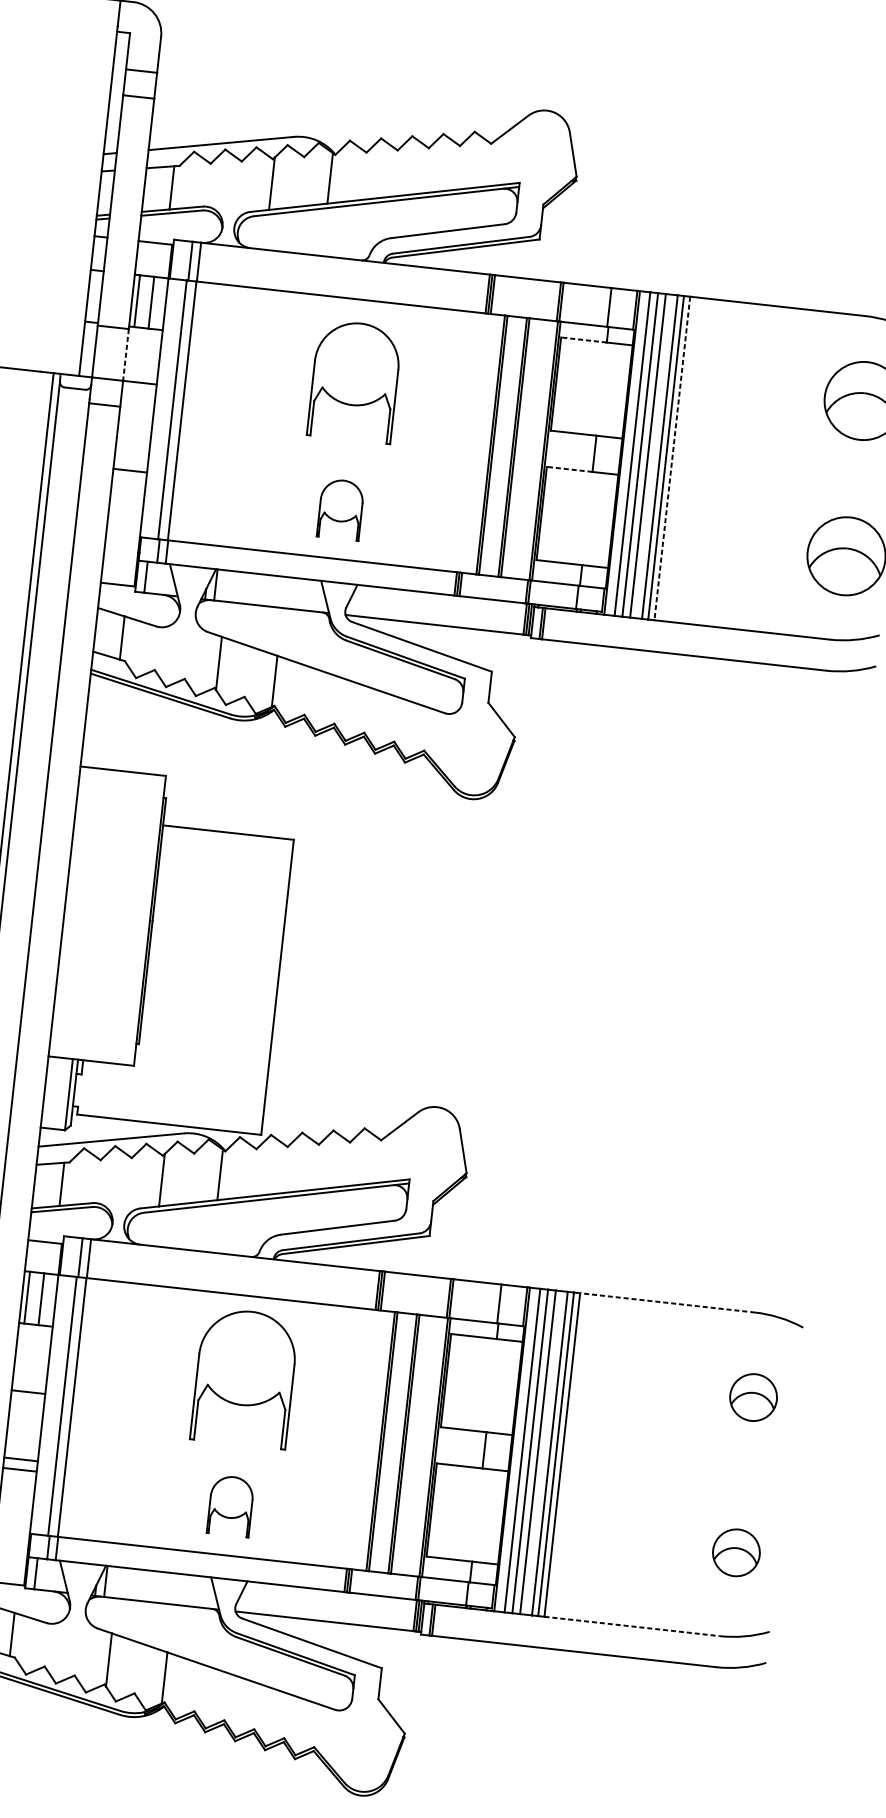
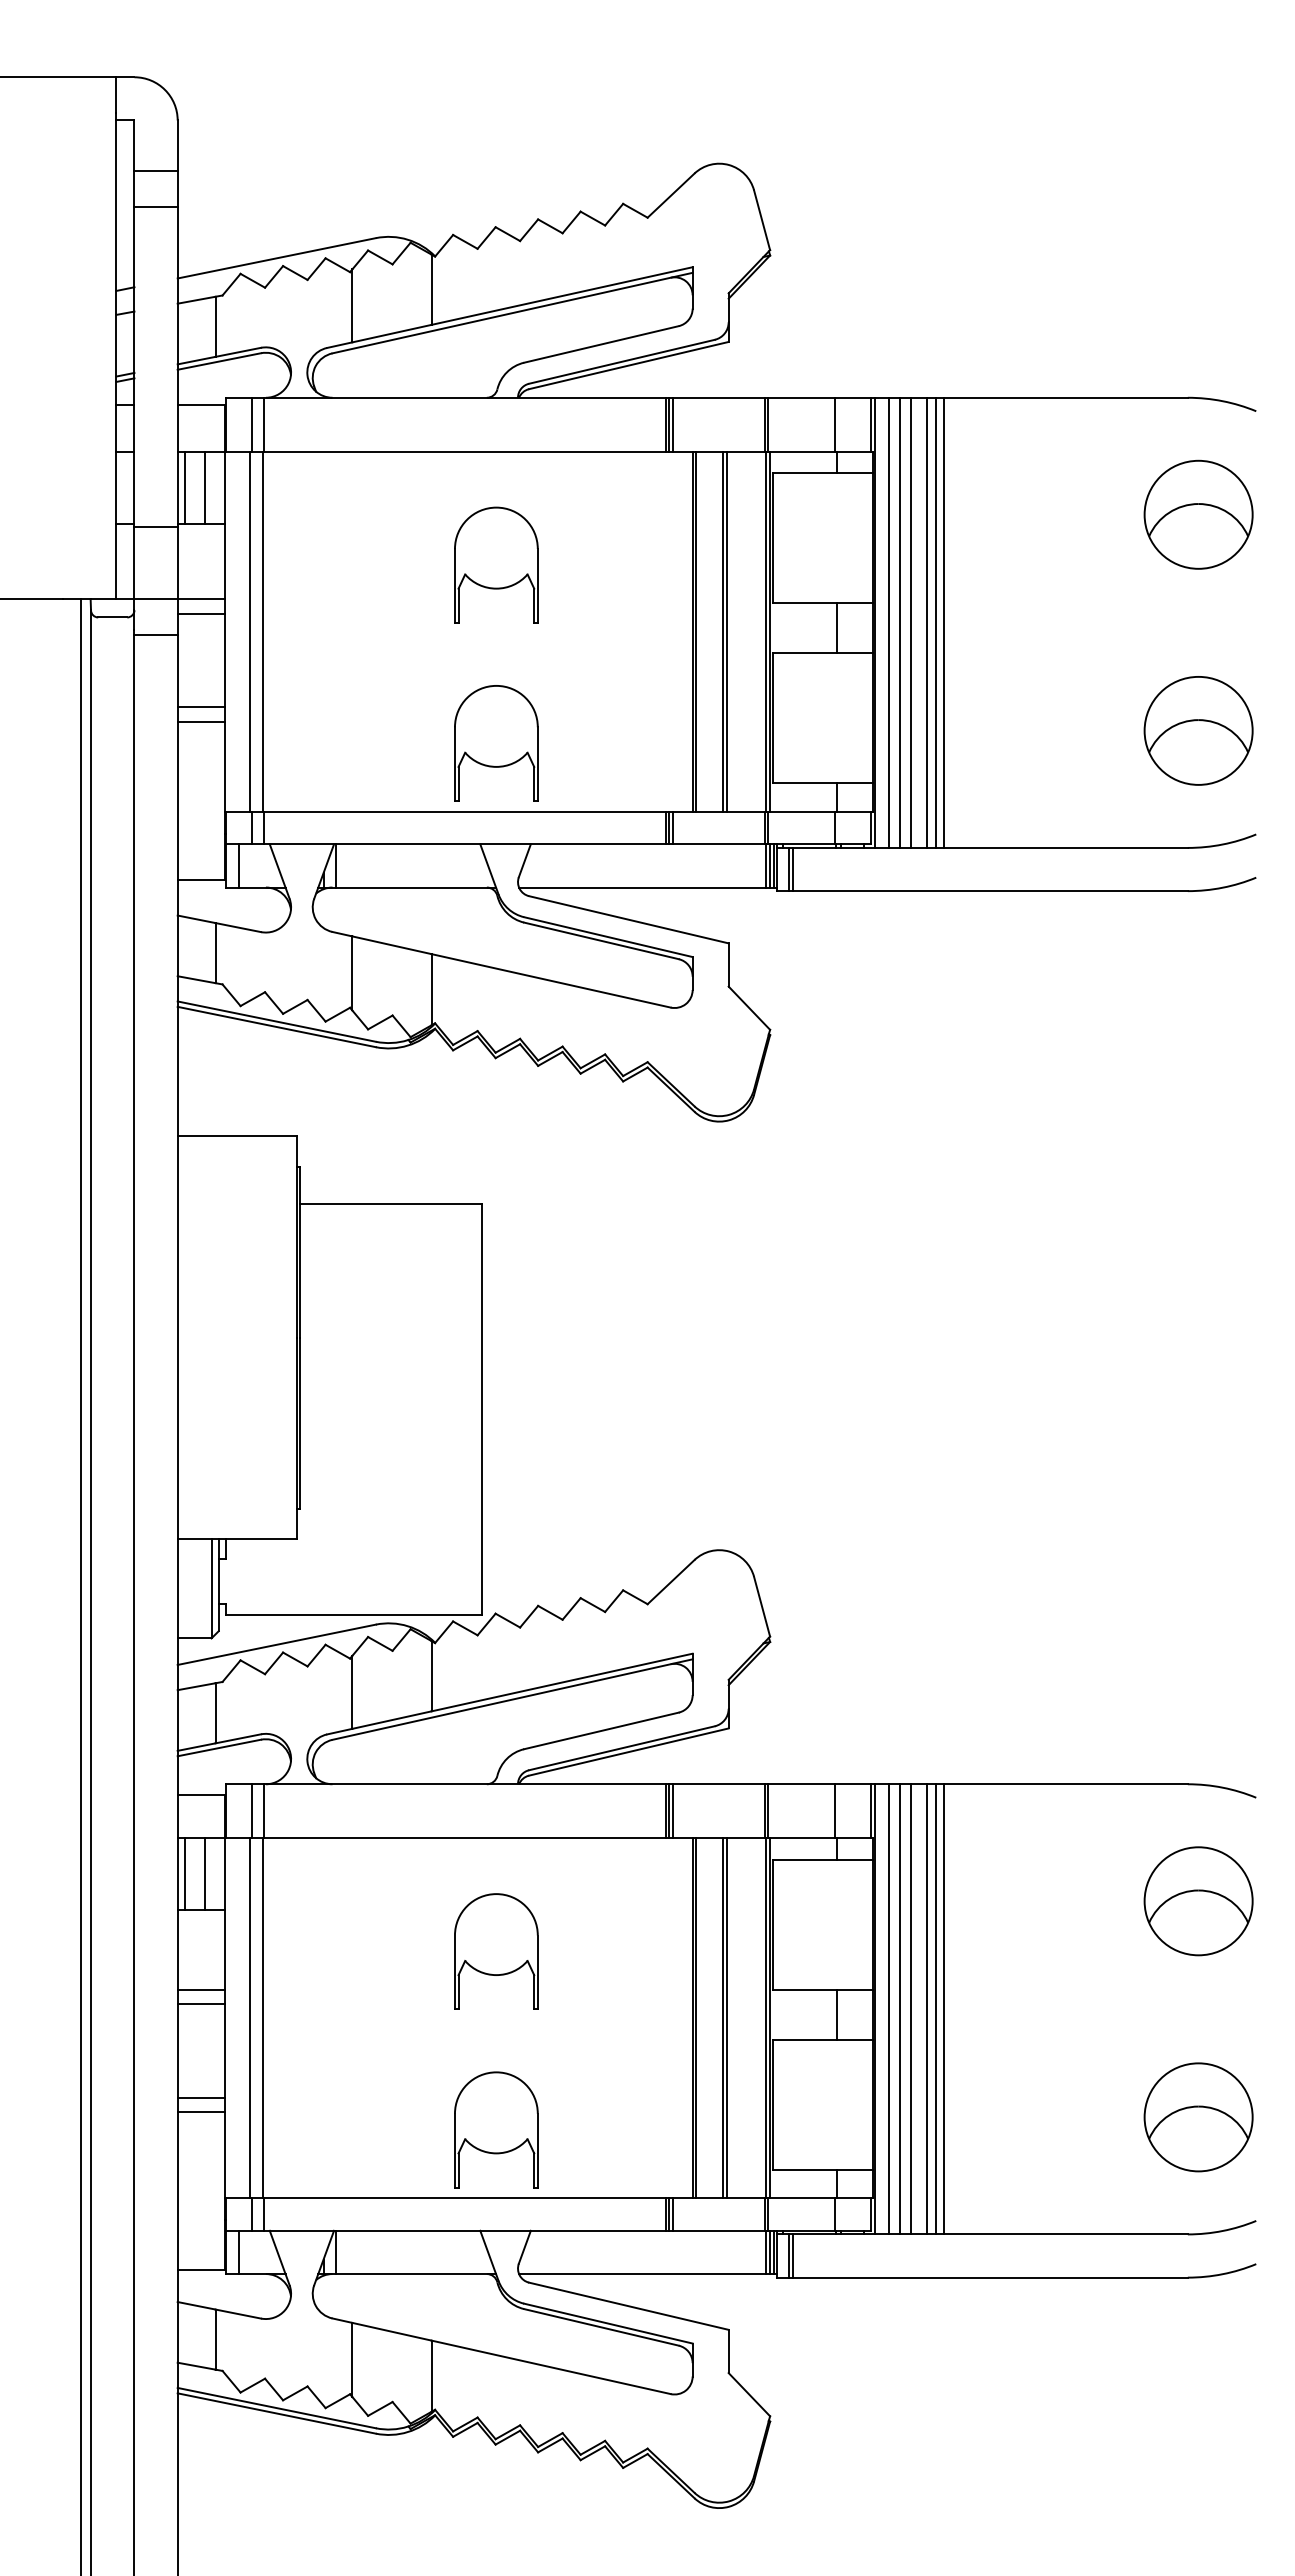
line: (583, 340) -> (804, 473), dashed -> solid
line: (125, 354) -> (177, 563), dashed -> solid
part: (355, 381) -> (496, 564), size x0.71
line: (138, 392) -> (200, 613), added
line: (672, 458) -> (944, 623), dashed -> solid
line: (130, 460) -> (200, 707), added
line: (569, 469) -> (804, 653), dashed -> solid
part: (340, 509) -> (496, 743), size x1.43
line: (667, 1303) -> (1066, 1784), dashed -> solid
part: (244, 1377) -> (496, 1951), size x0.62
line: (29, 1381) -> (200, 1989), added
part: (753, 1397) -> (1198, 1901), size x1.67
part: (230, 1505) -> (496, 2129), size x1.43
part: (736, 1552) -> (1198, 2117), size x1.67
line: (632, 1626) -> (1066, 2234), dashed -> solid

